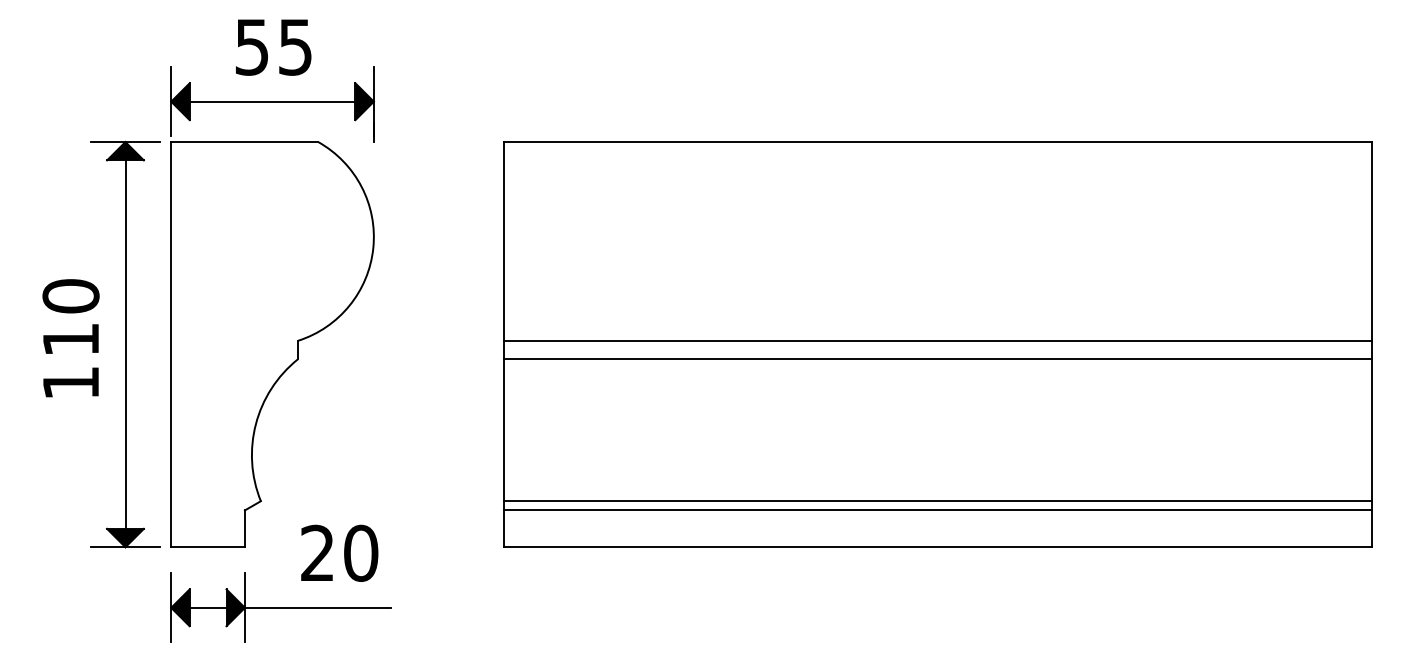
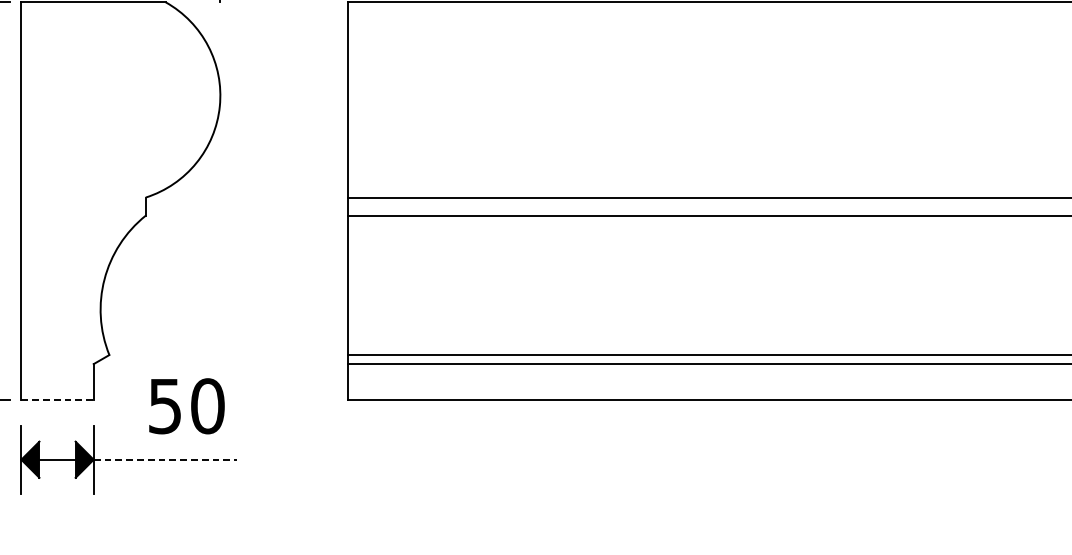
line: (208, 547) -> (57, 400), solid -> dashed
text: (317, 552) -> (165, 405), 20 -> 50
line: (318, 607) -> (165, 459), solid -> dashed

